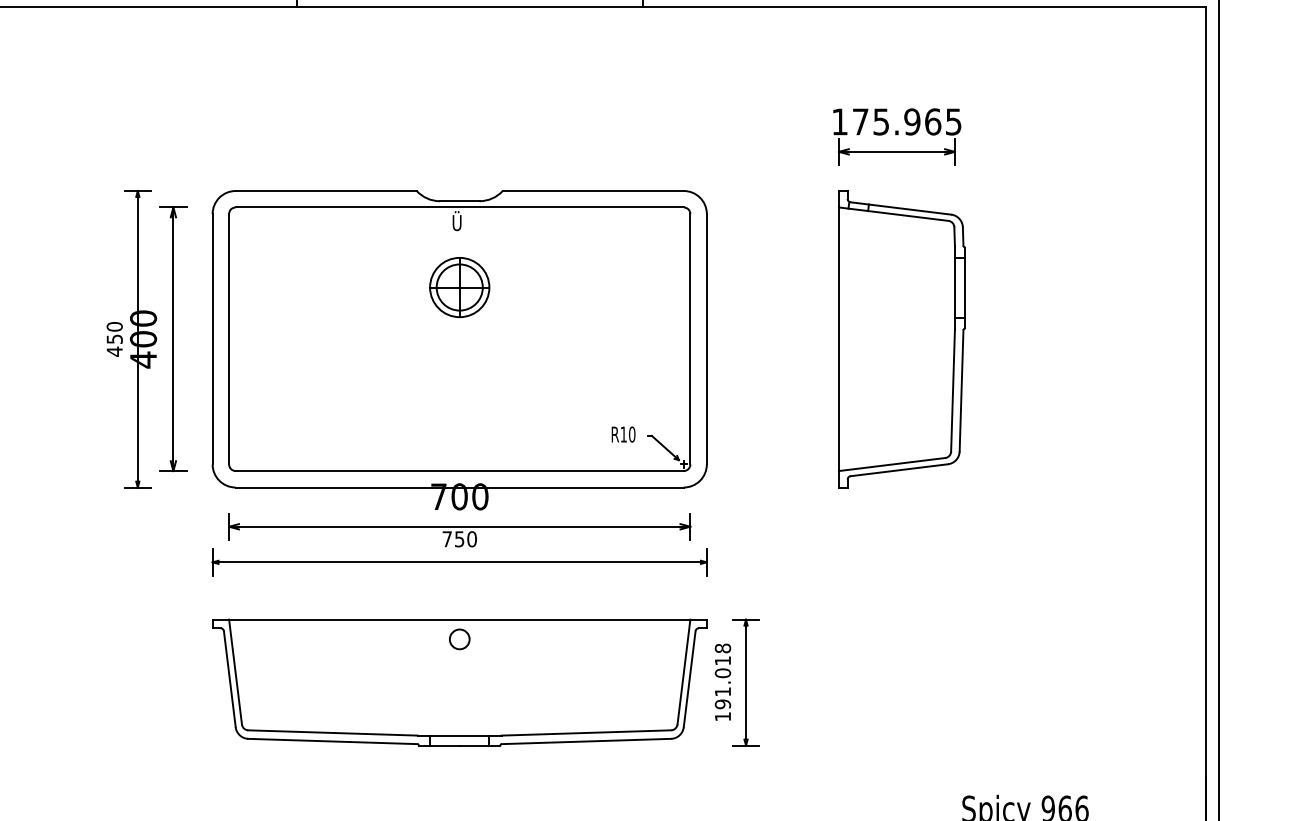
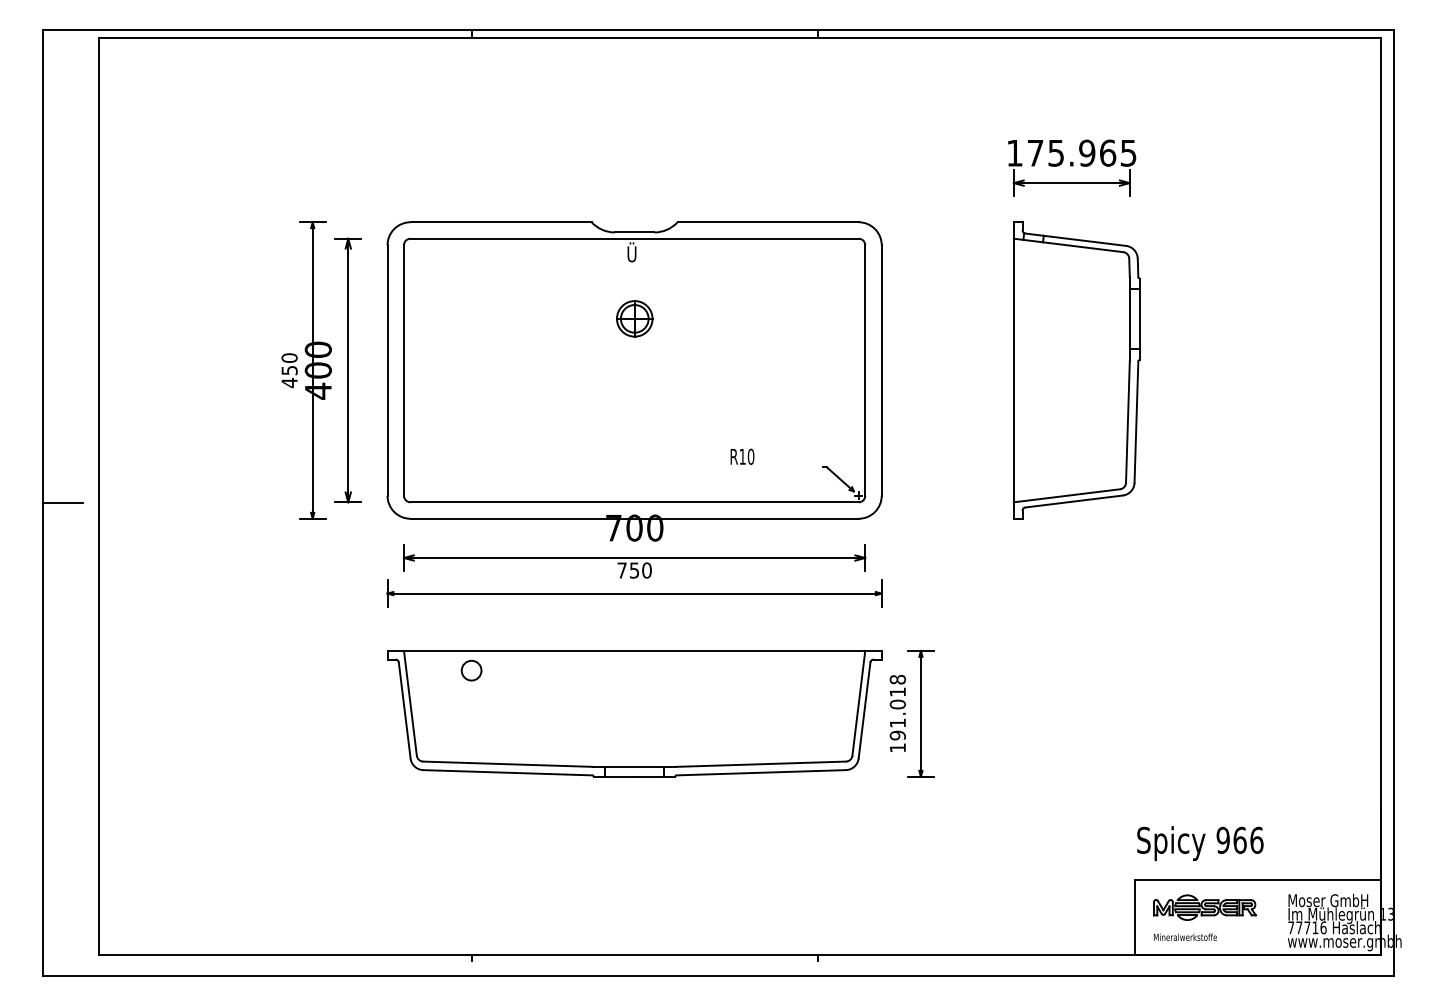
part: (459, 287) -> (634, 318), size x0.6
text: (623, 434) -> (742, 456), moved
circle: (459, 639) -> (471, 670), moved

